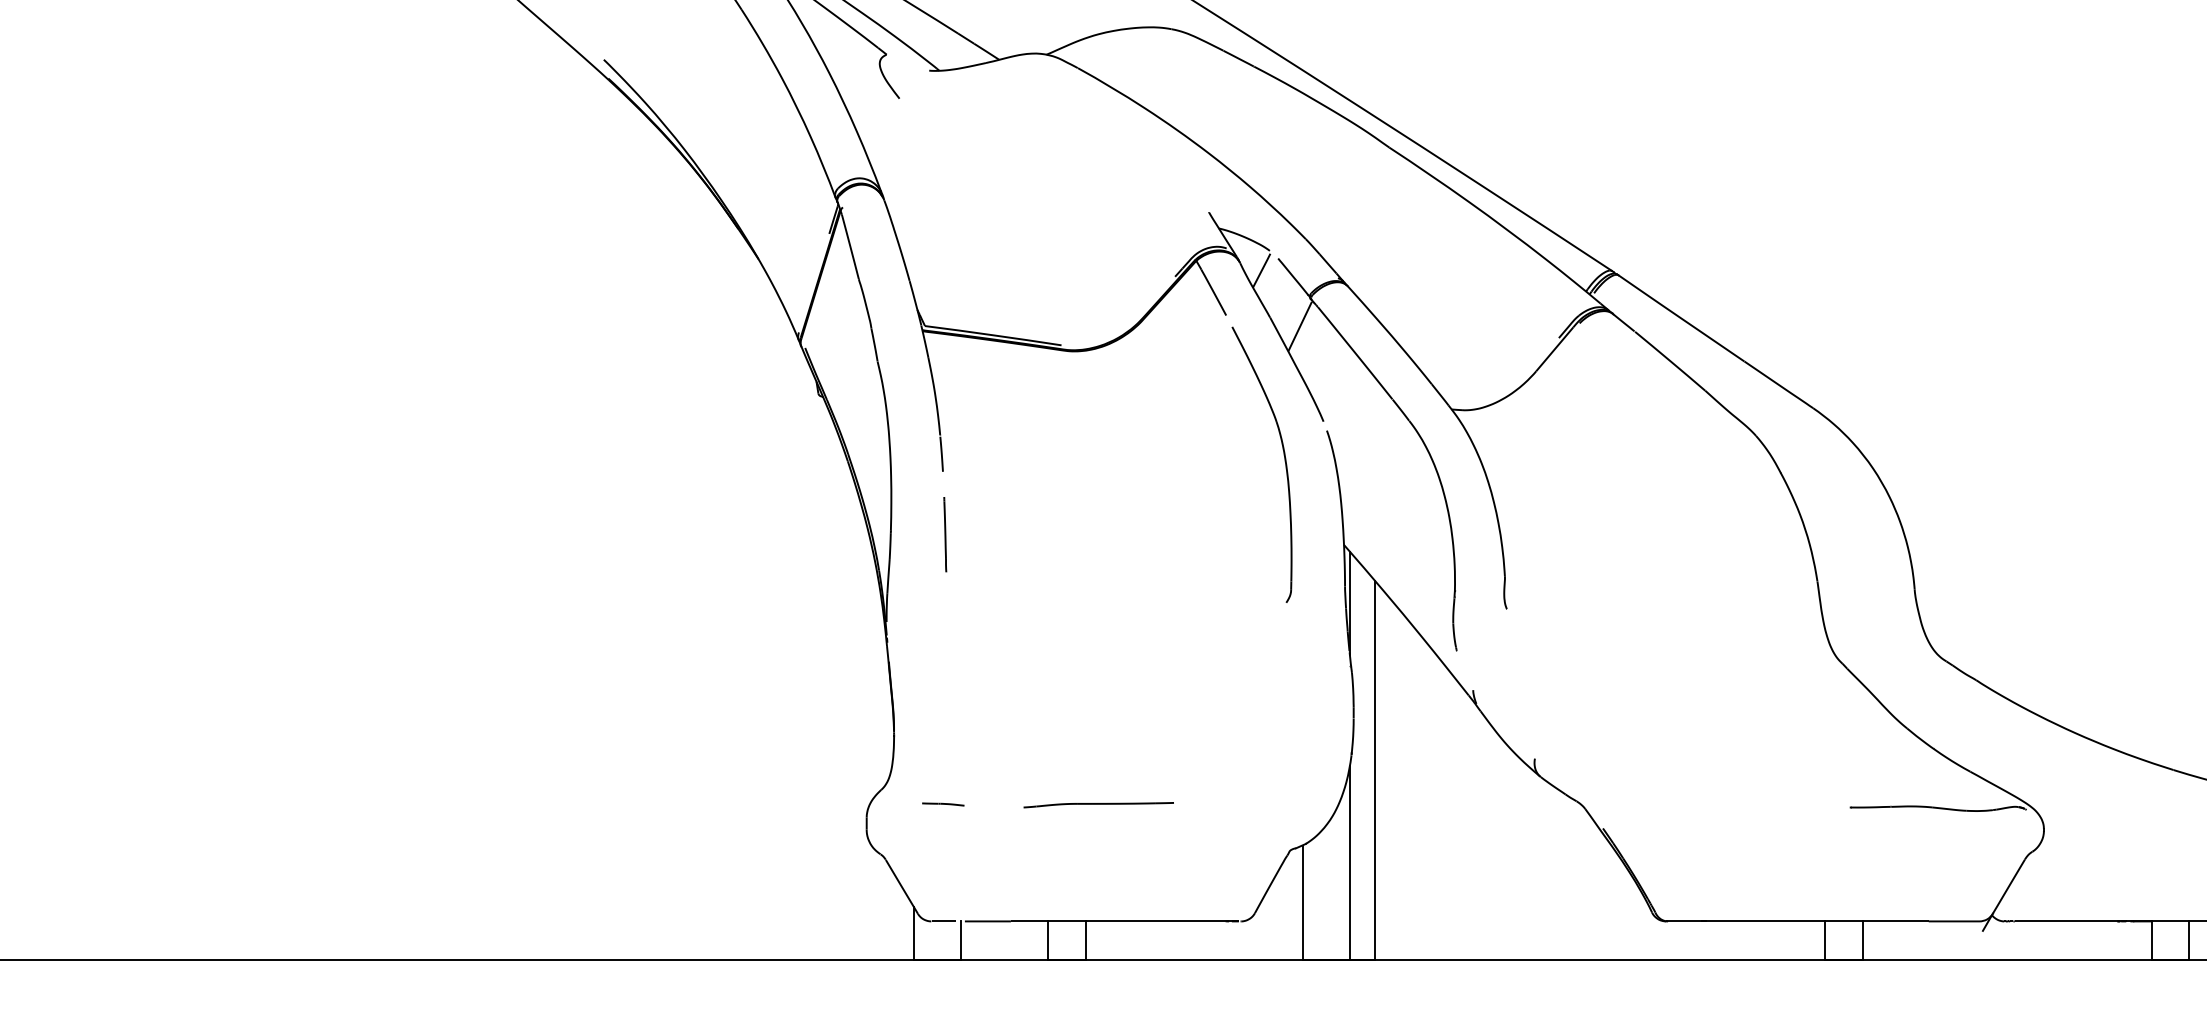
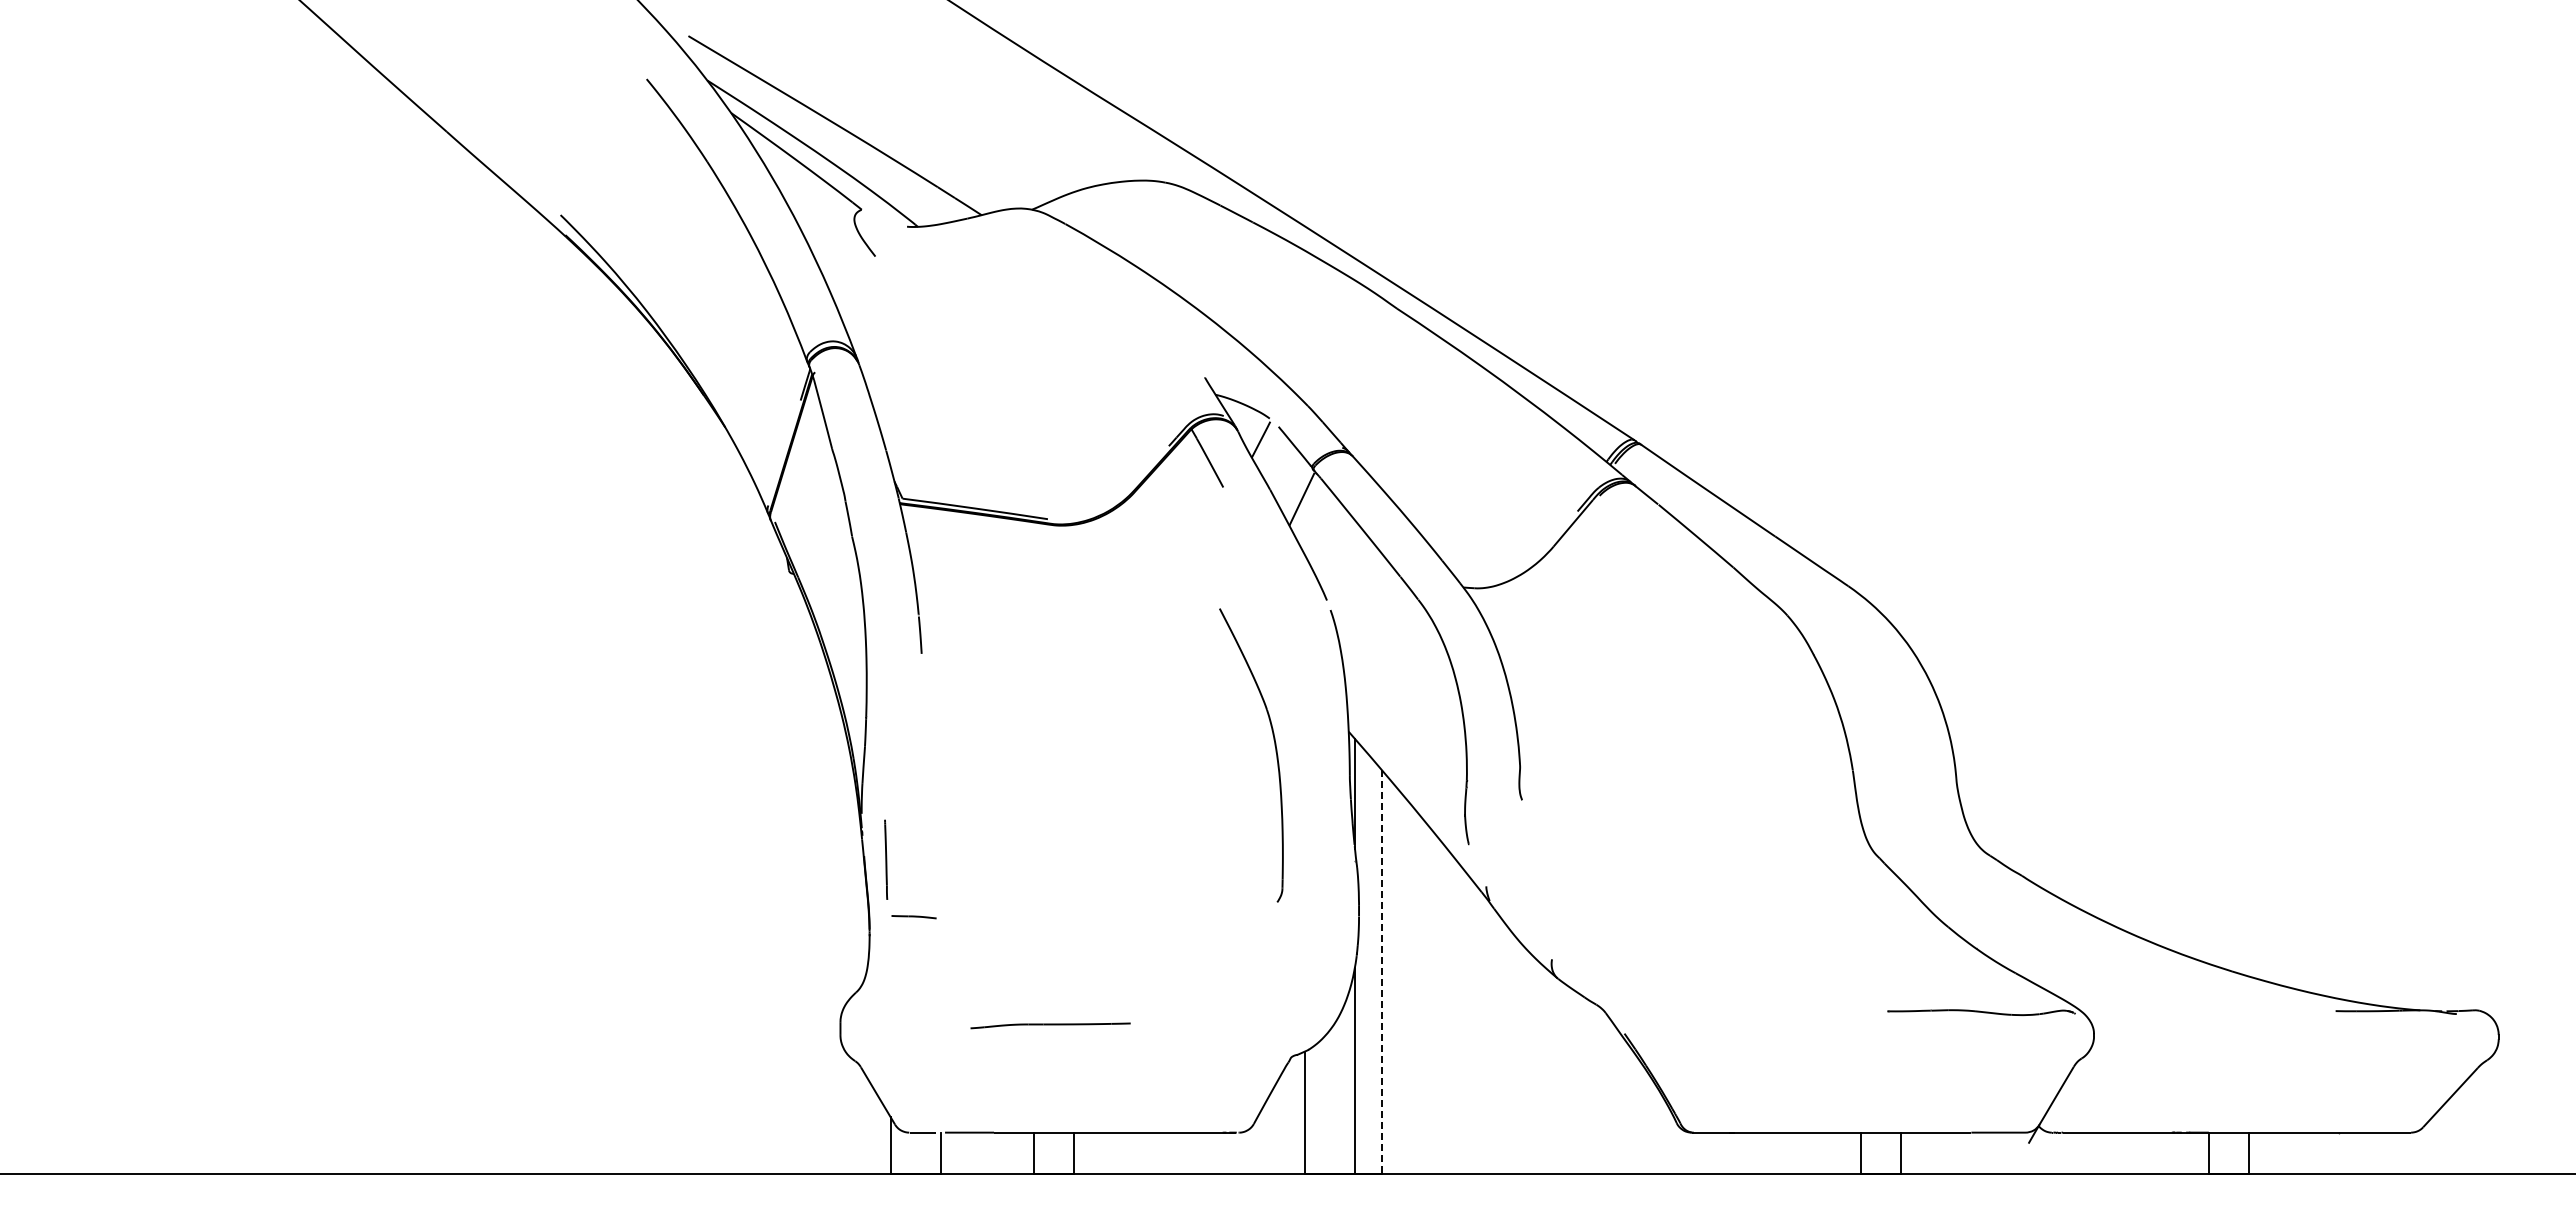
part: (1284, 462) -> (1275, 752), moved
line: (945, 534) -> (886, 859), moved
line: (1374, 771) -> (1381, 972), solid -> dashed
line: (942, 804) -> (913, 917), moved
part: (1098, 804) -> (1050, 1025), moved

